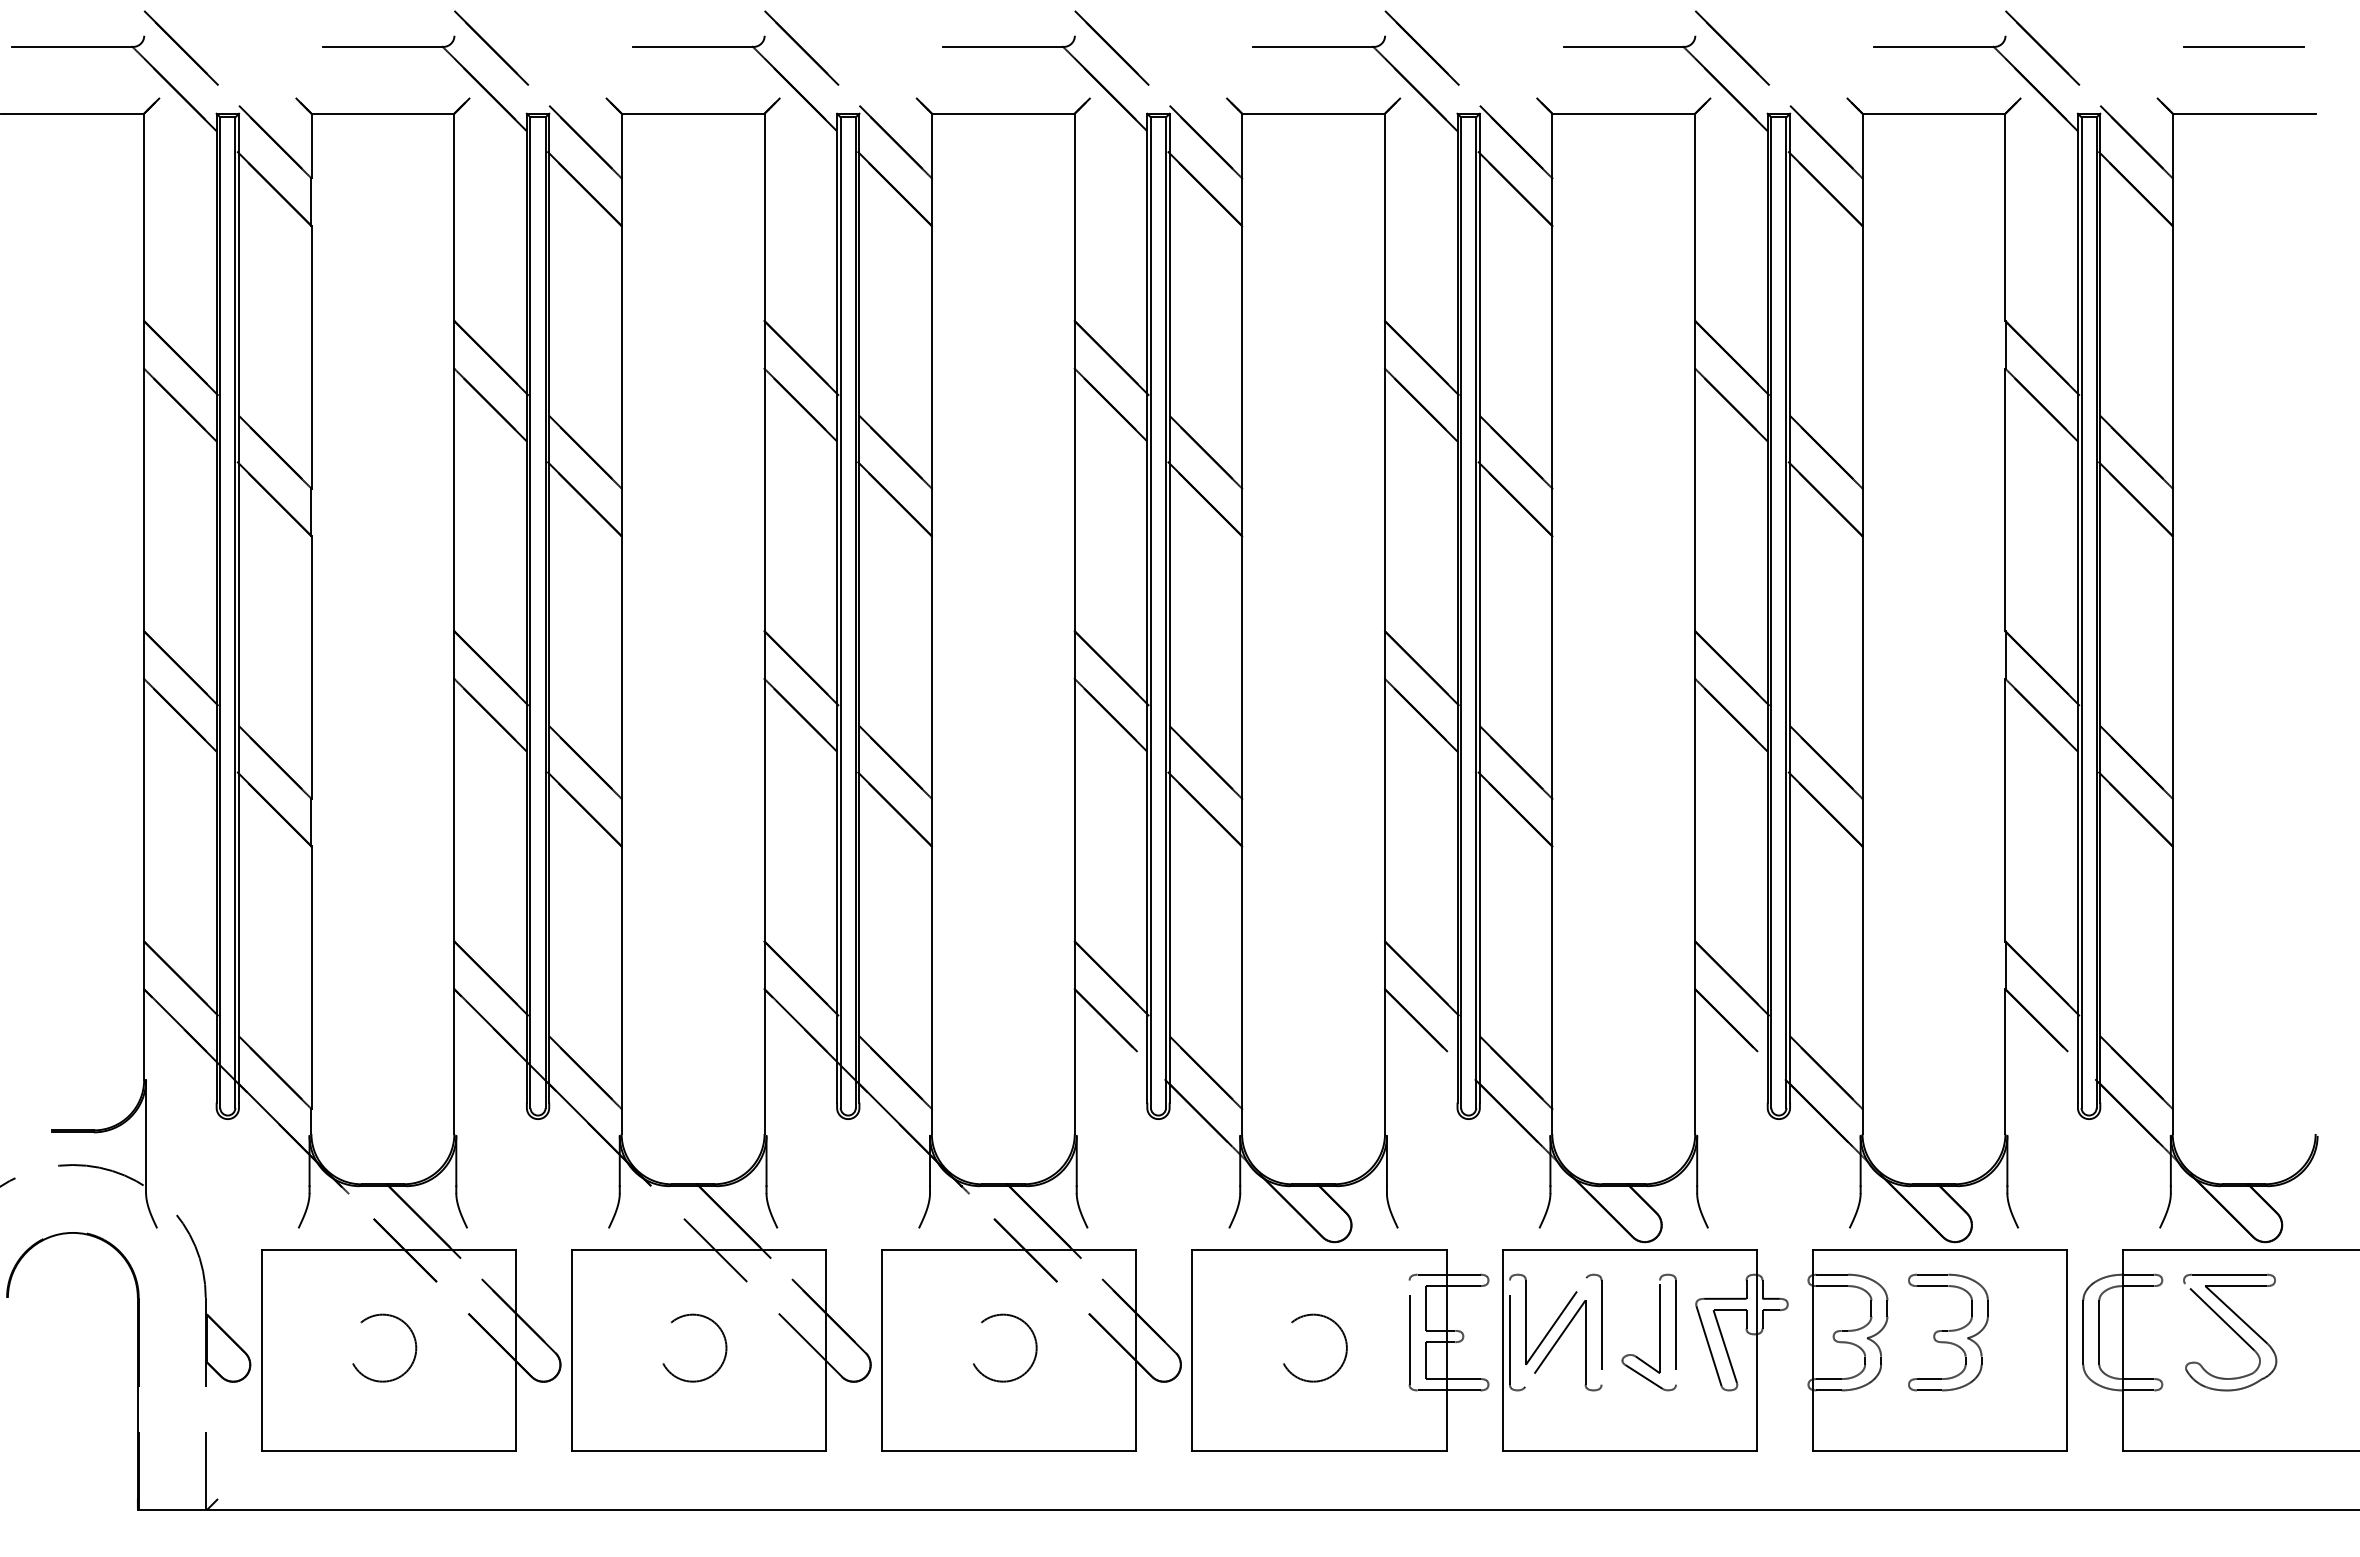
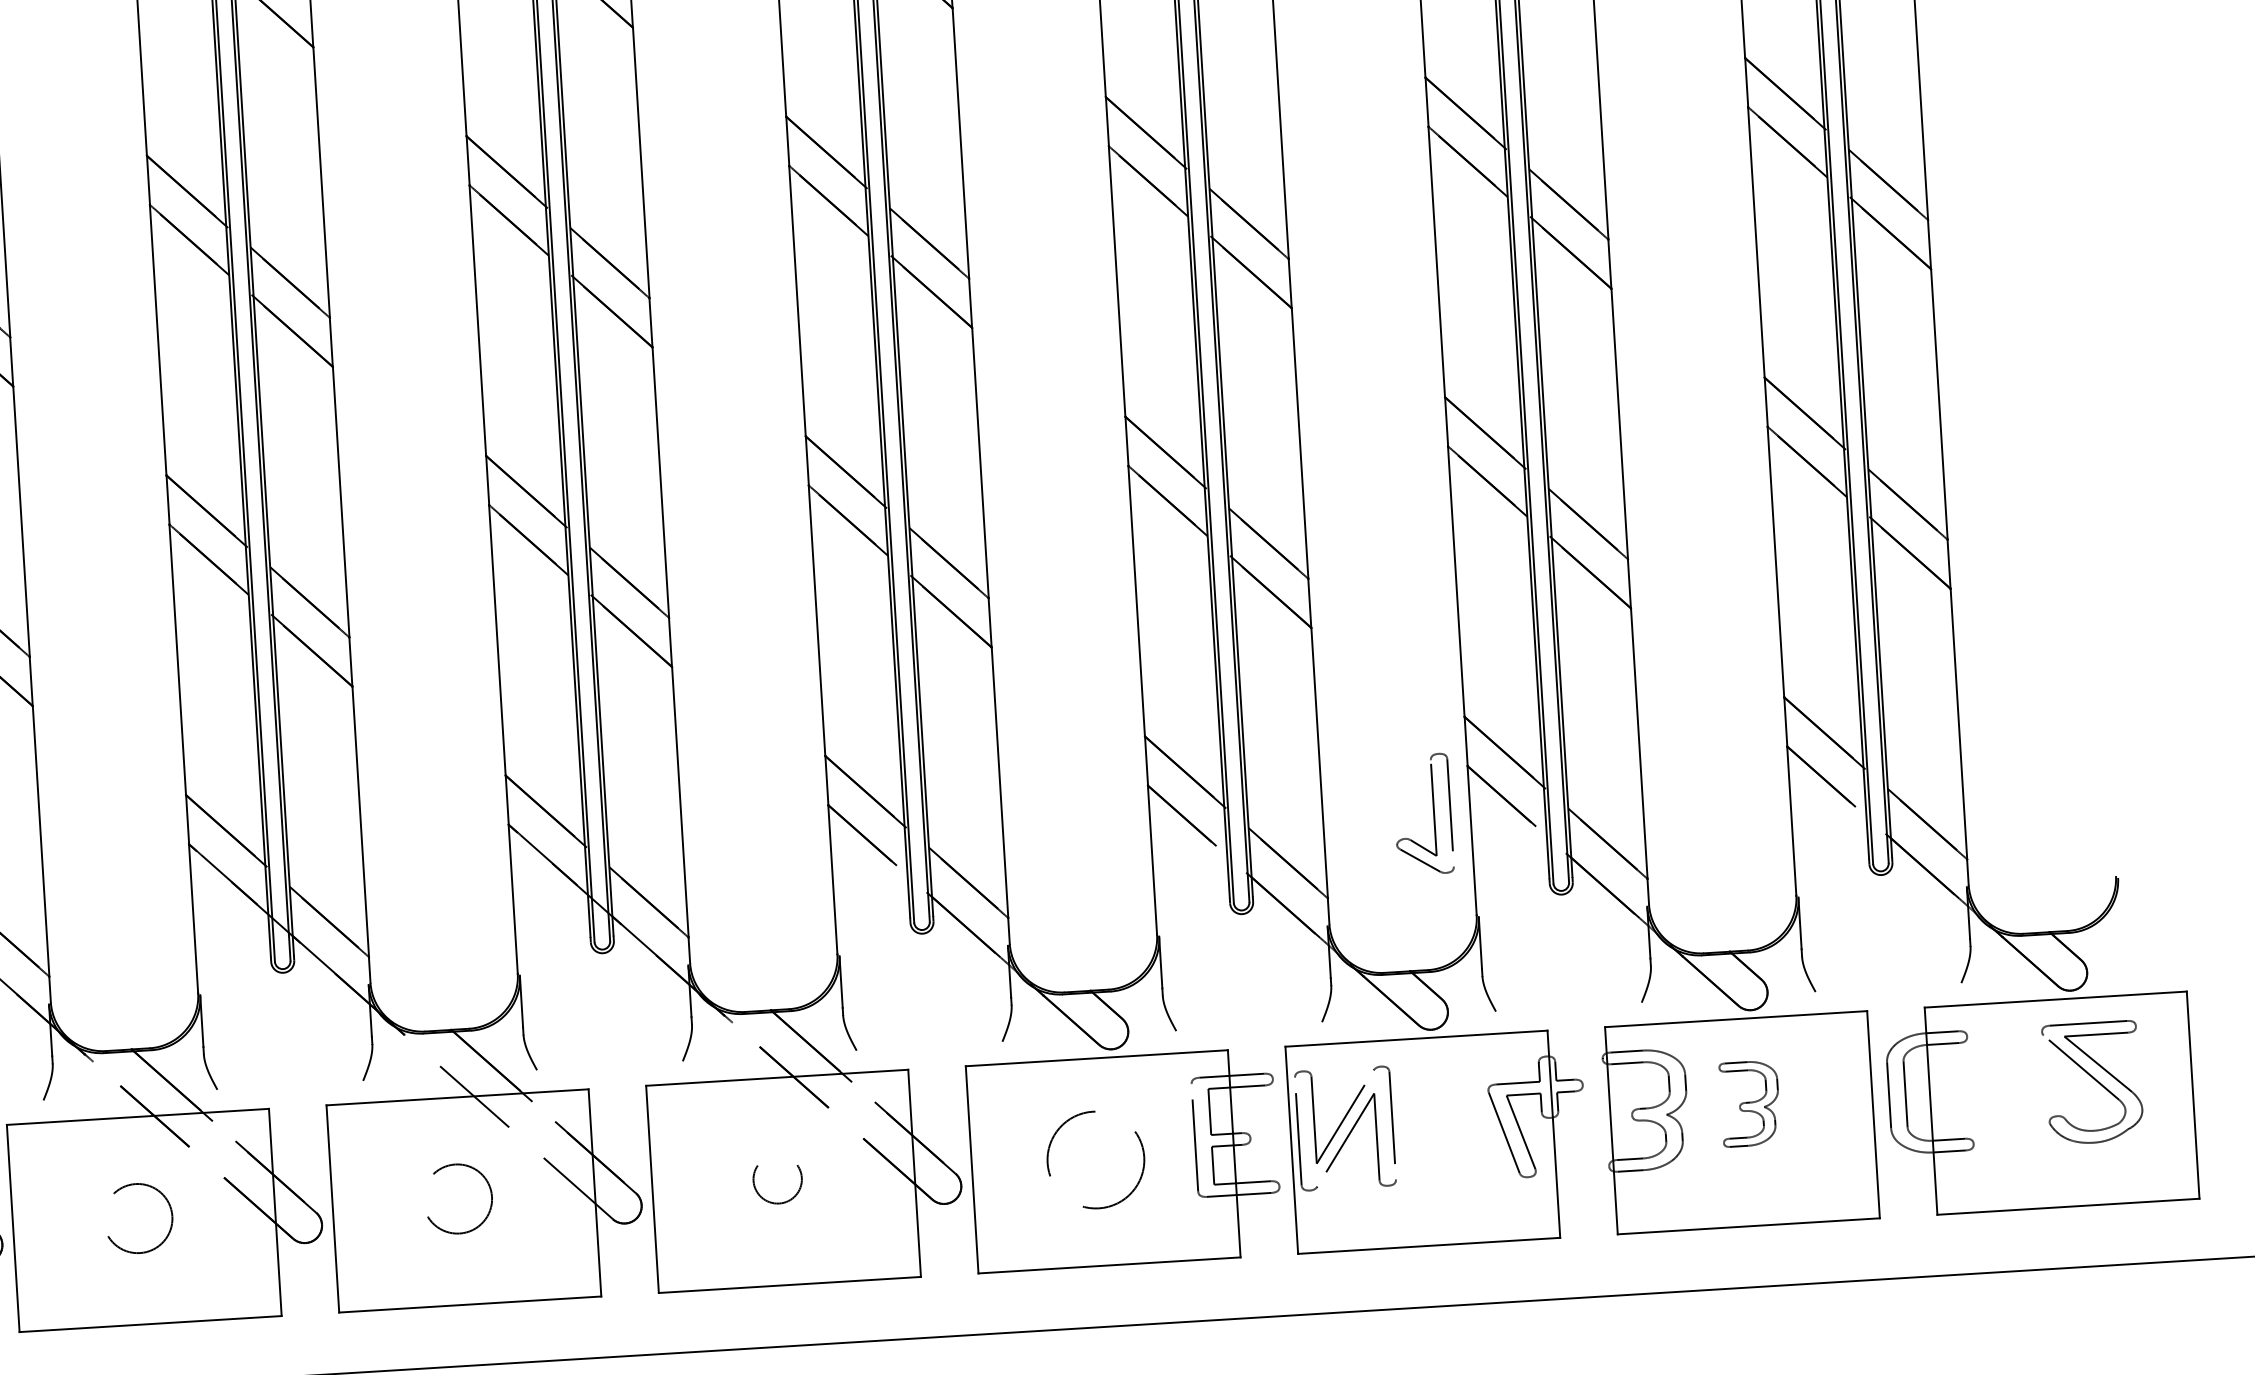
part: (1659, 1332) -> (1433, 813), moved
part: (1948, 1332) -> (1750, 1103), size x0.7
part: (2230, 1332) -> (2093, 1082), moved
circle: (1004, 1347) -> (778, 1178), size x0.7
circle: (1315, 1347) -> (1098, 1159), size x1.4

